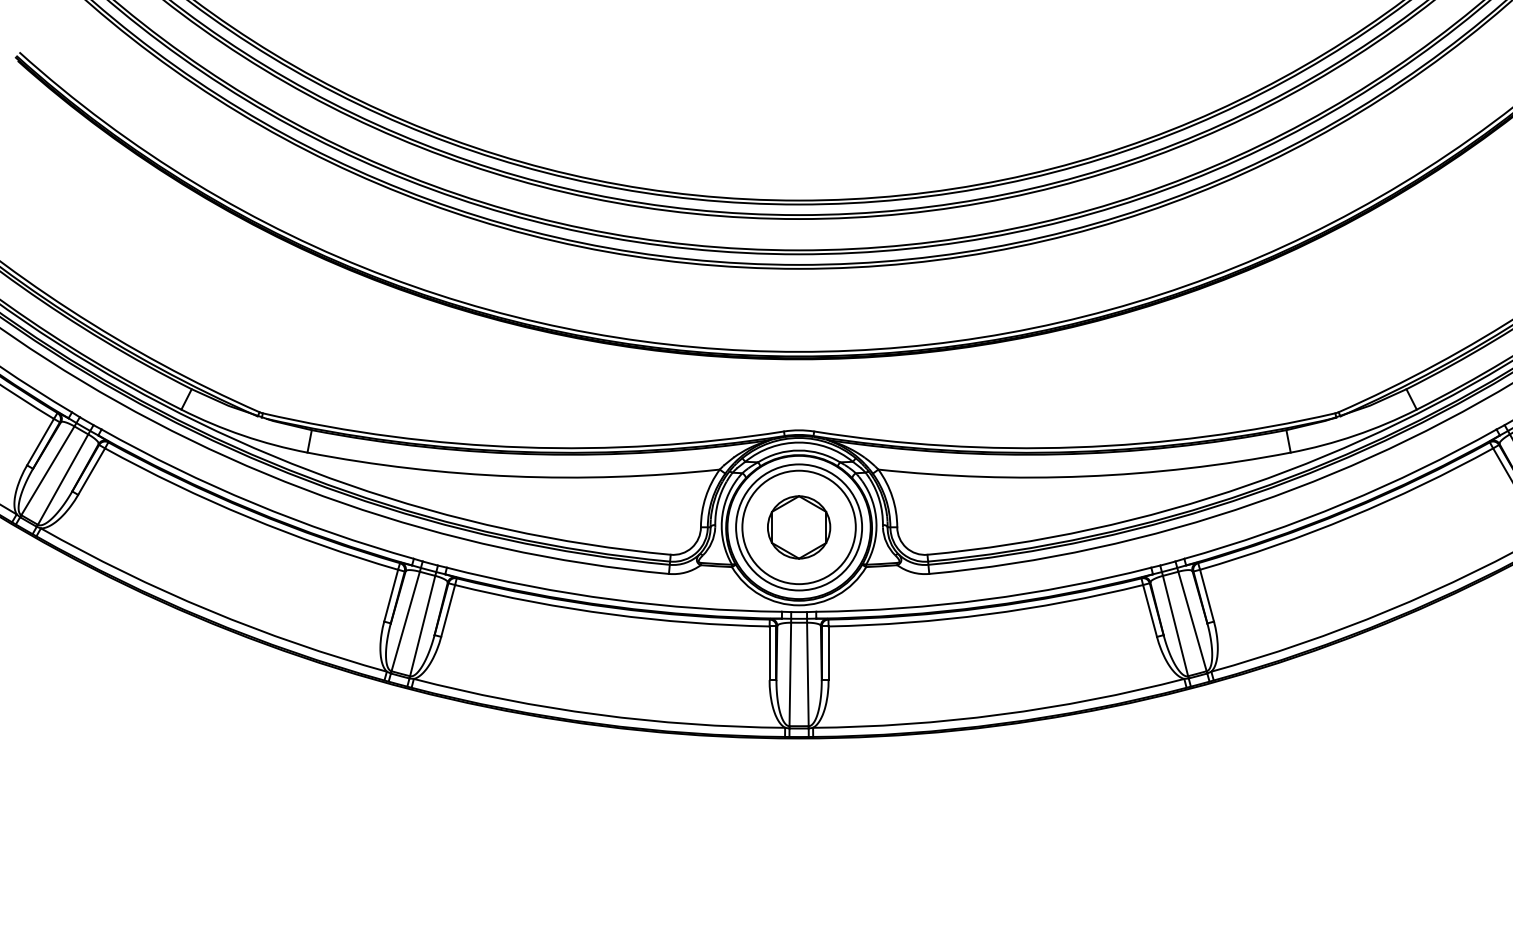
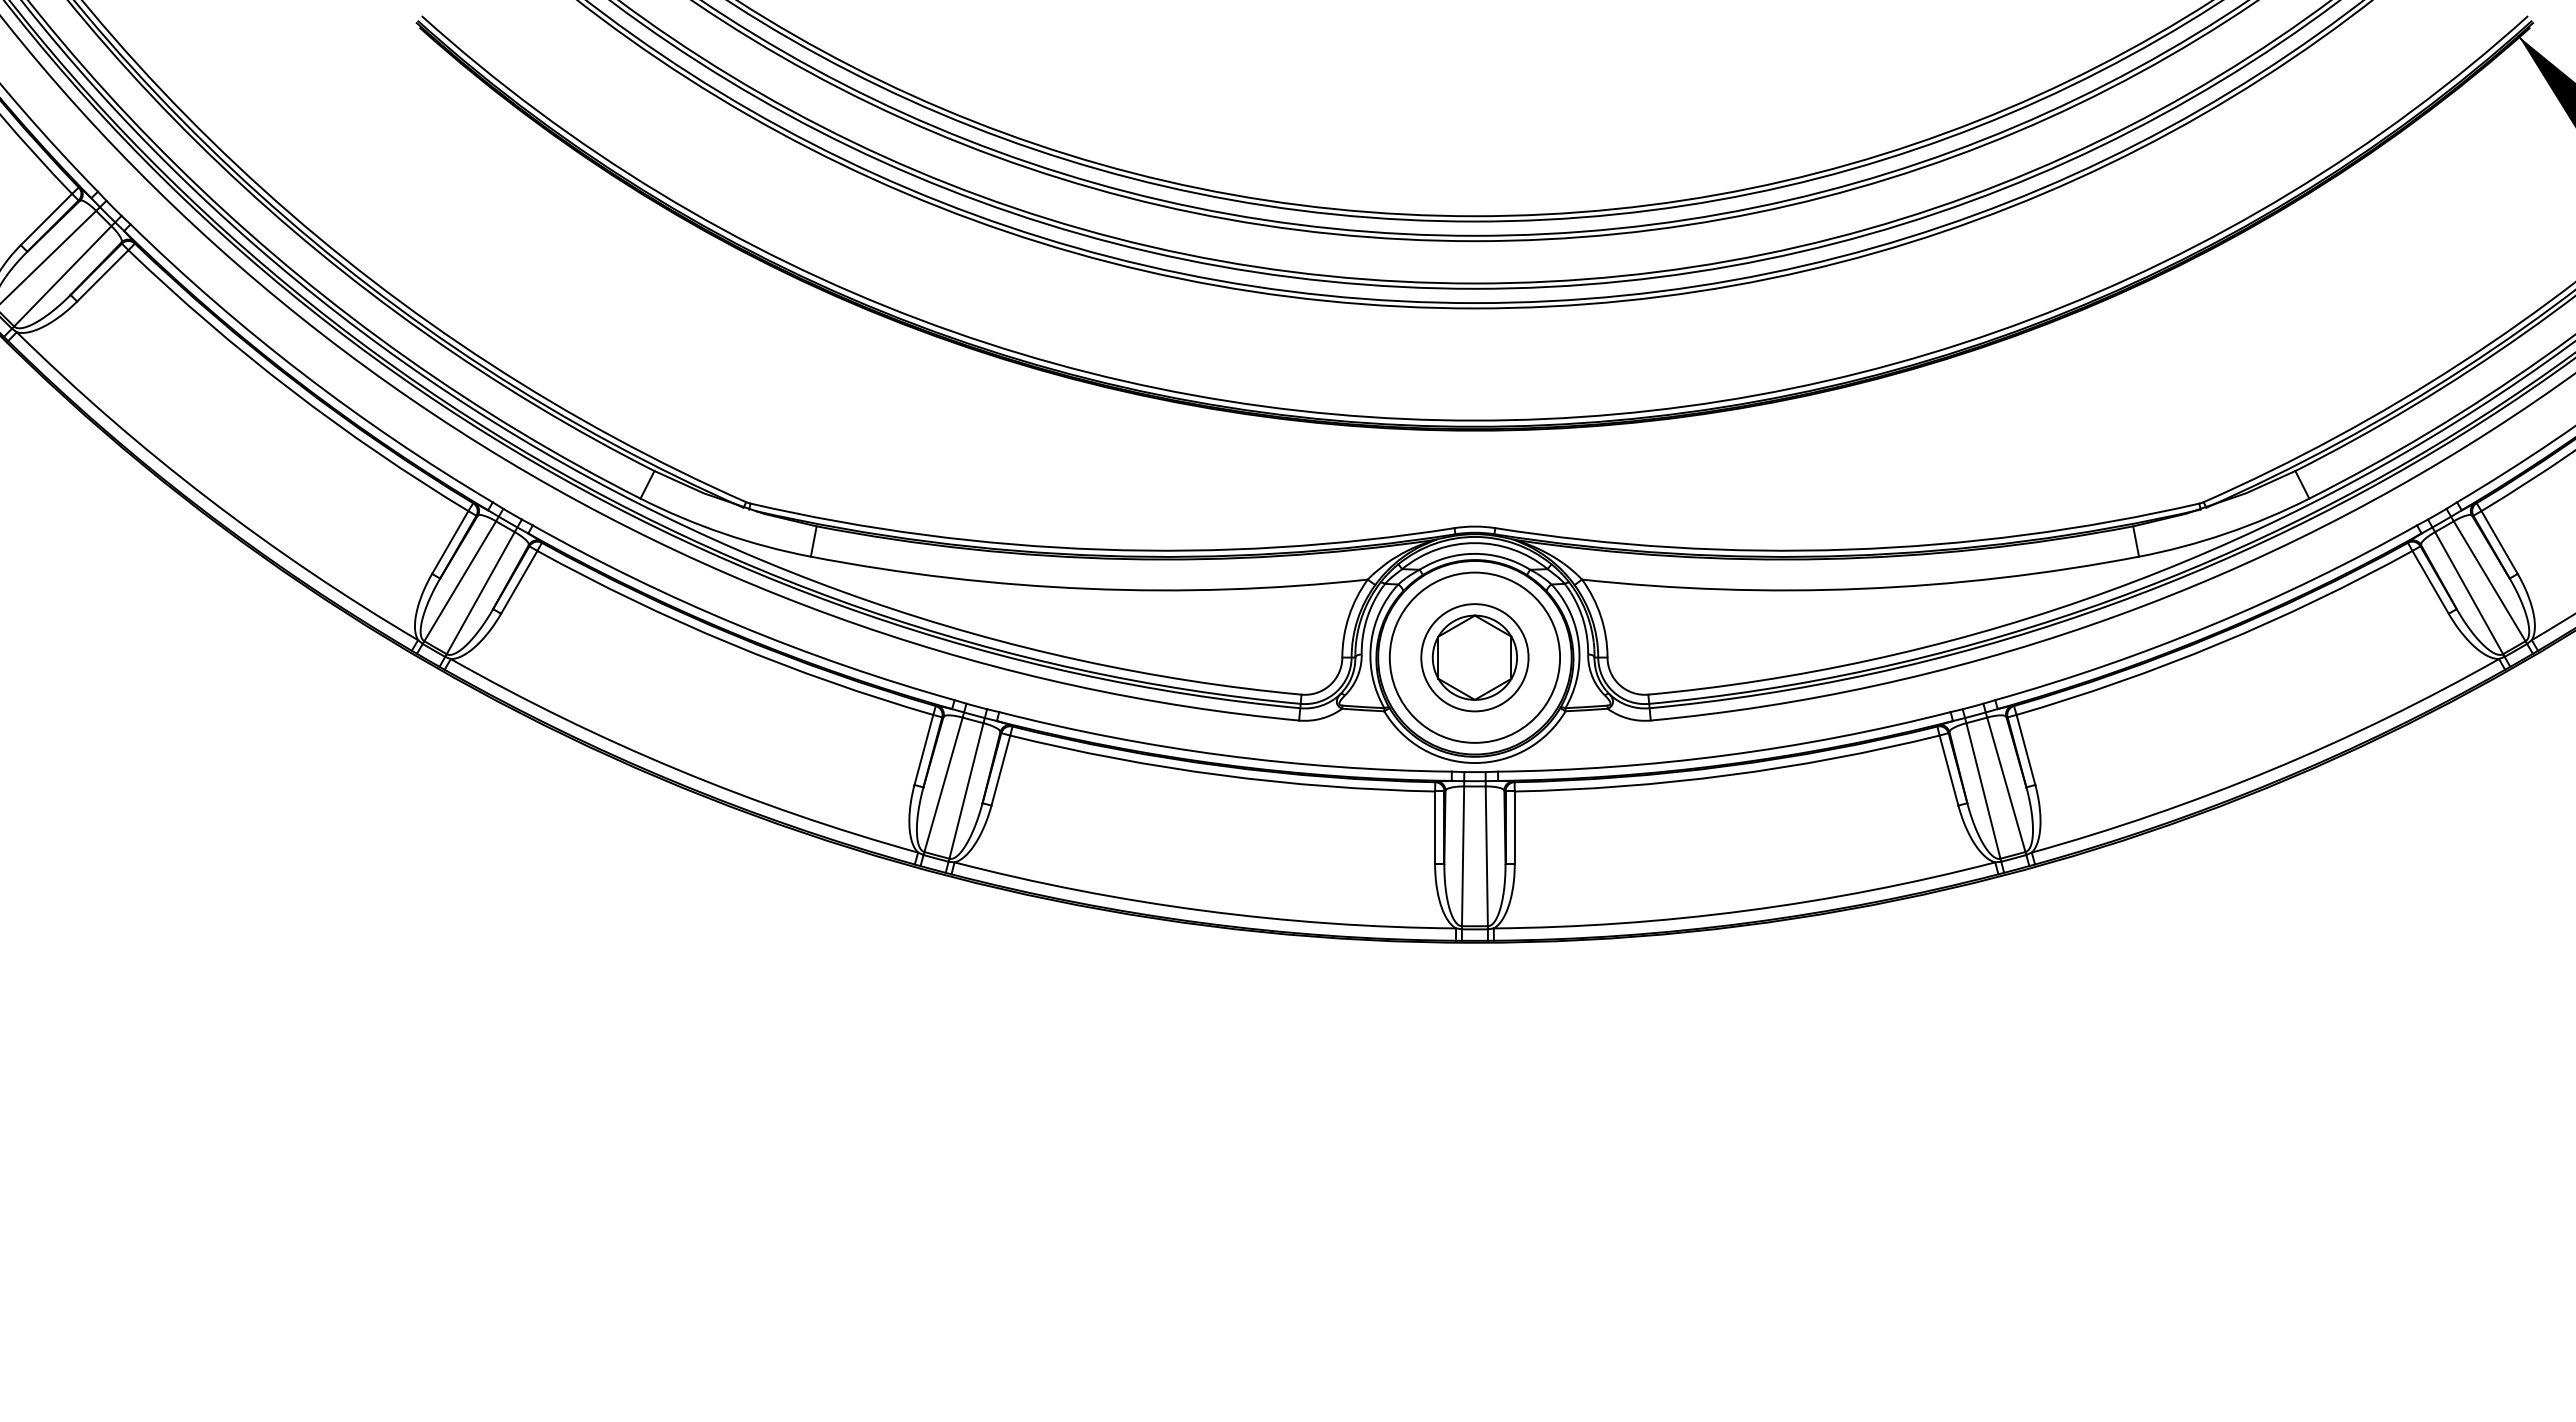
circle: (798, 527) -> (1474, 657), size x0.7

